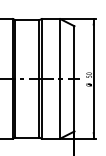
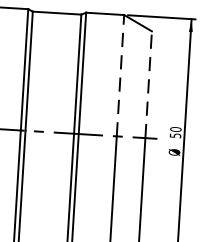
line: (60, 48) -> (120, 74), solid -> dashed
line: (74, 52) -> (148, 84), solid -> dashed

